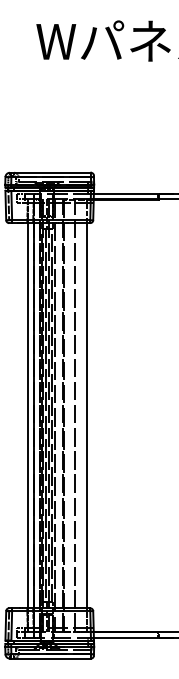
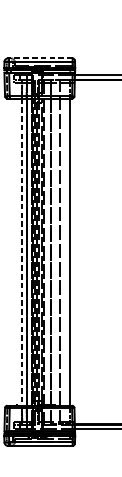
line: (51, 172) -> (41, 58), solid -> dashed
line: (27, 415) -> (22, 251), solid -> dashed

